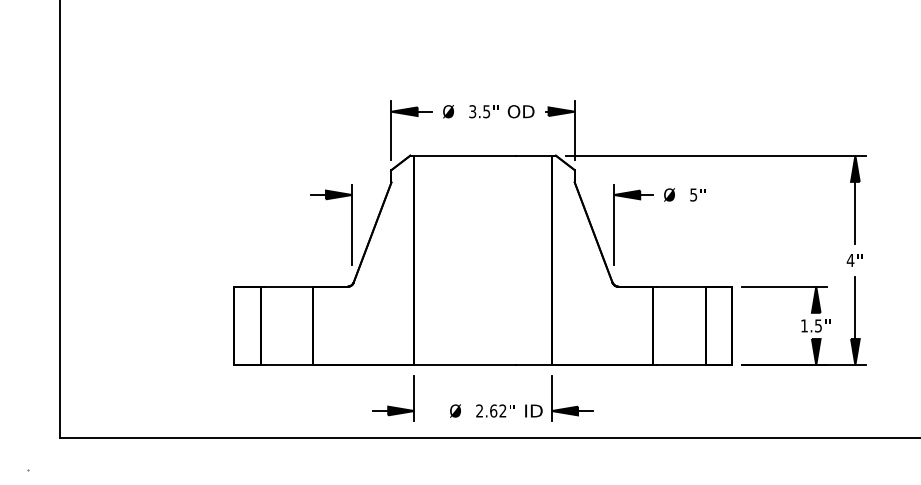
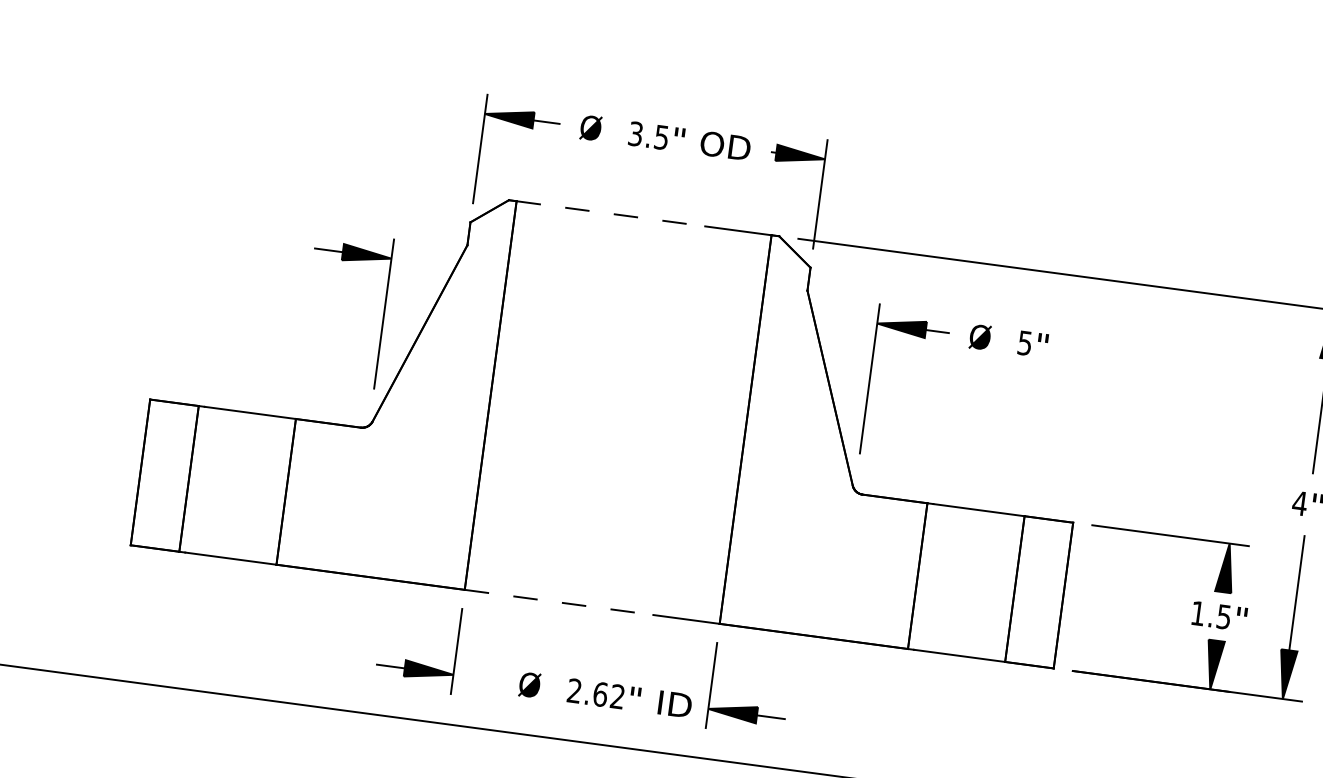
line: (465, 155) -> (611, 213), solid -> dashed
line: (465, 365) -> (559, 603), solid -> dashed

